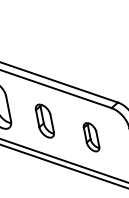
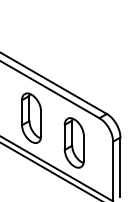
part: (44, 120) -> (31, 117), size x1.43
part: (90, 136) -> (73, 142), size x1.67

